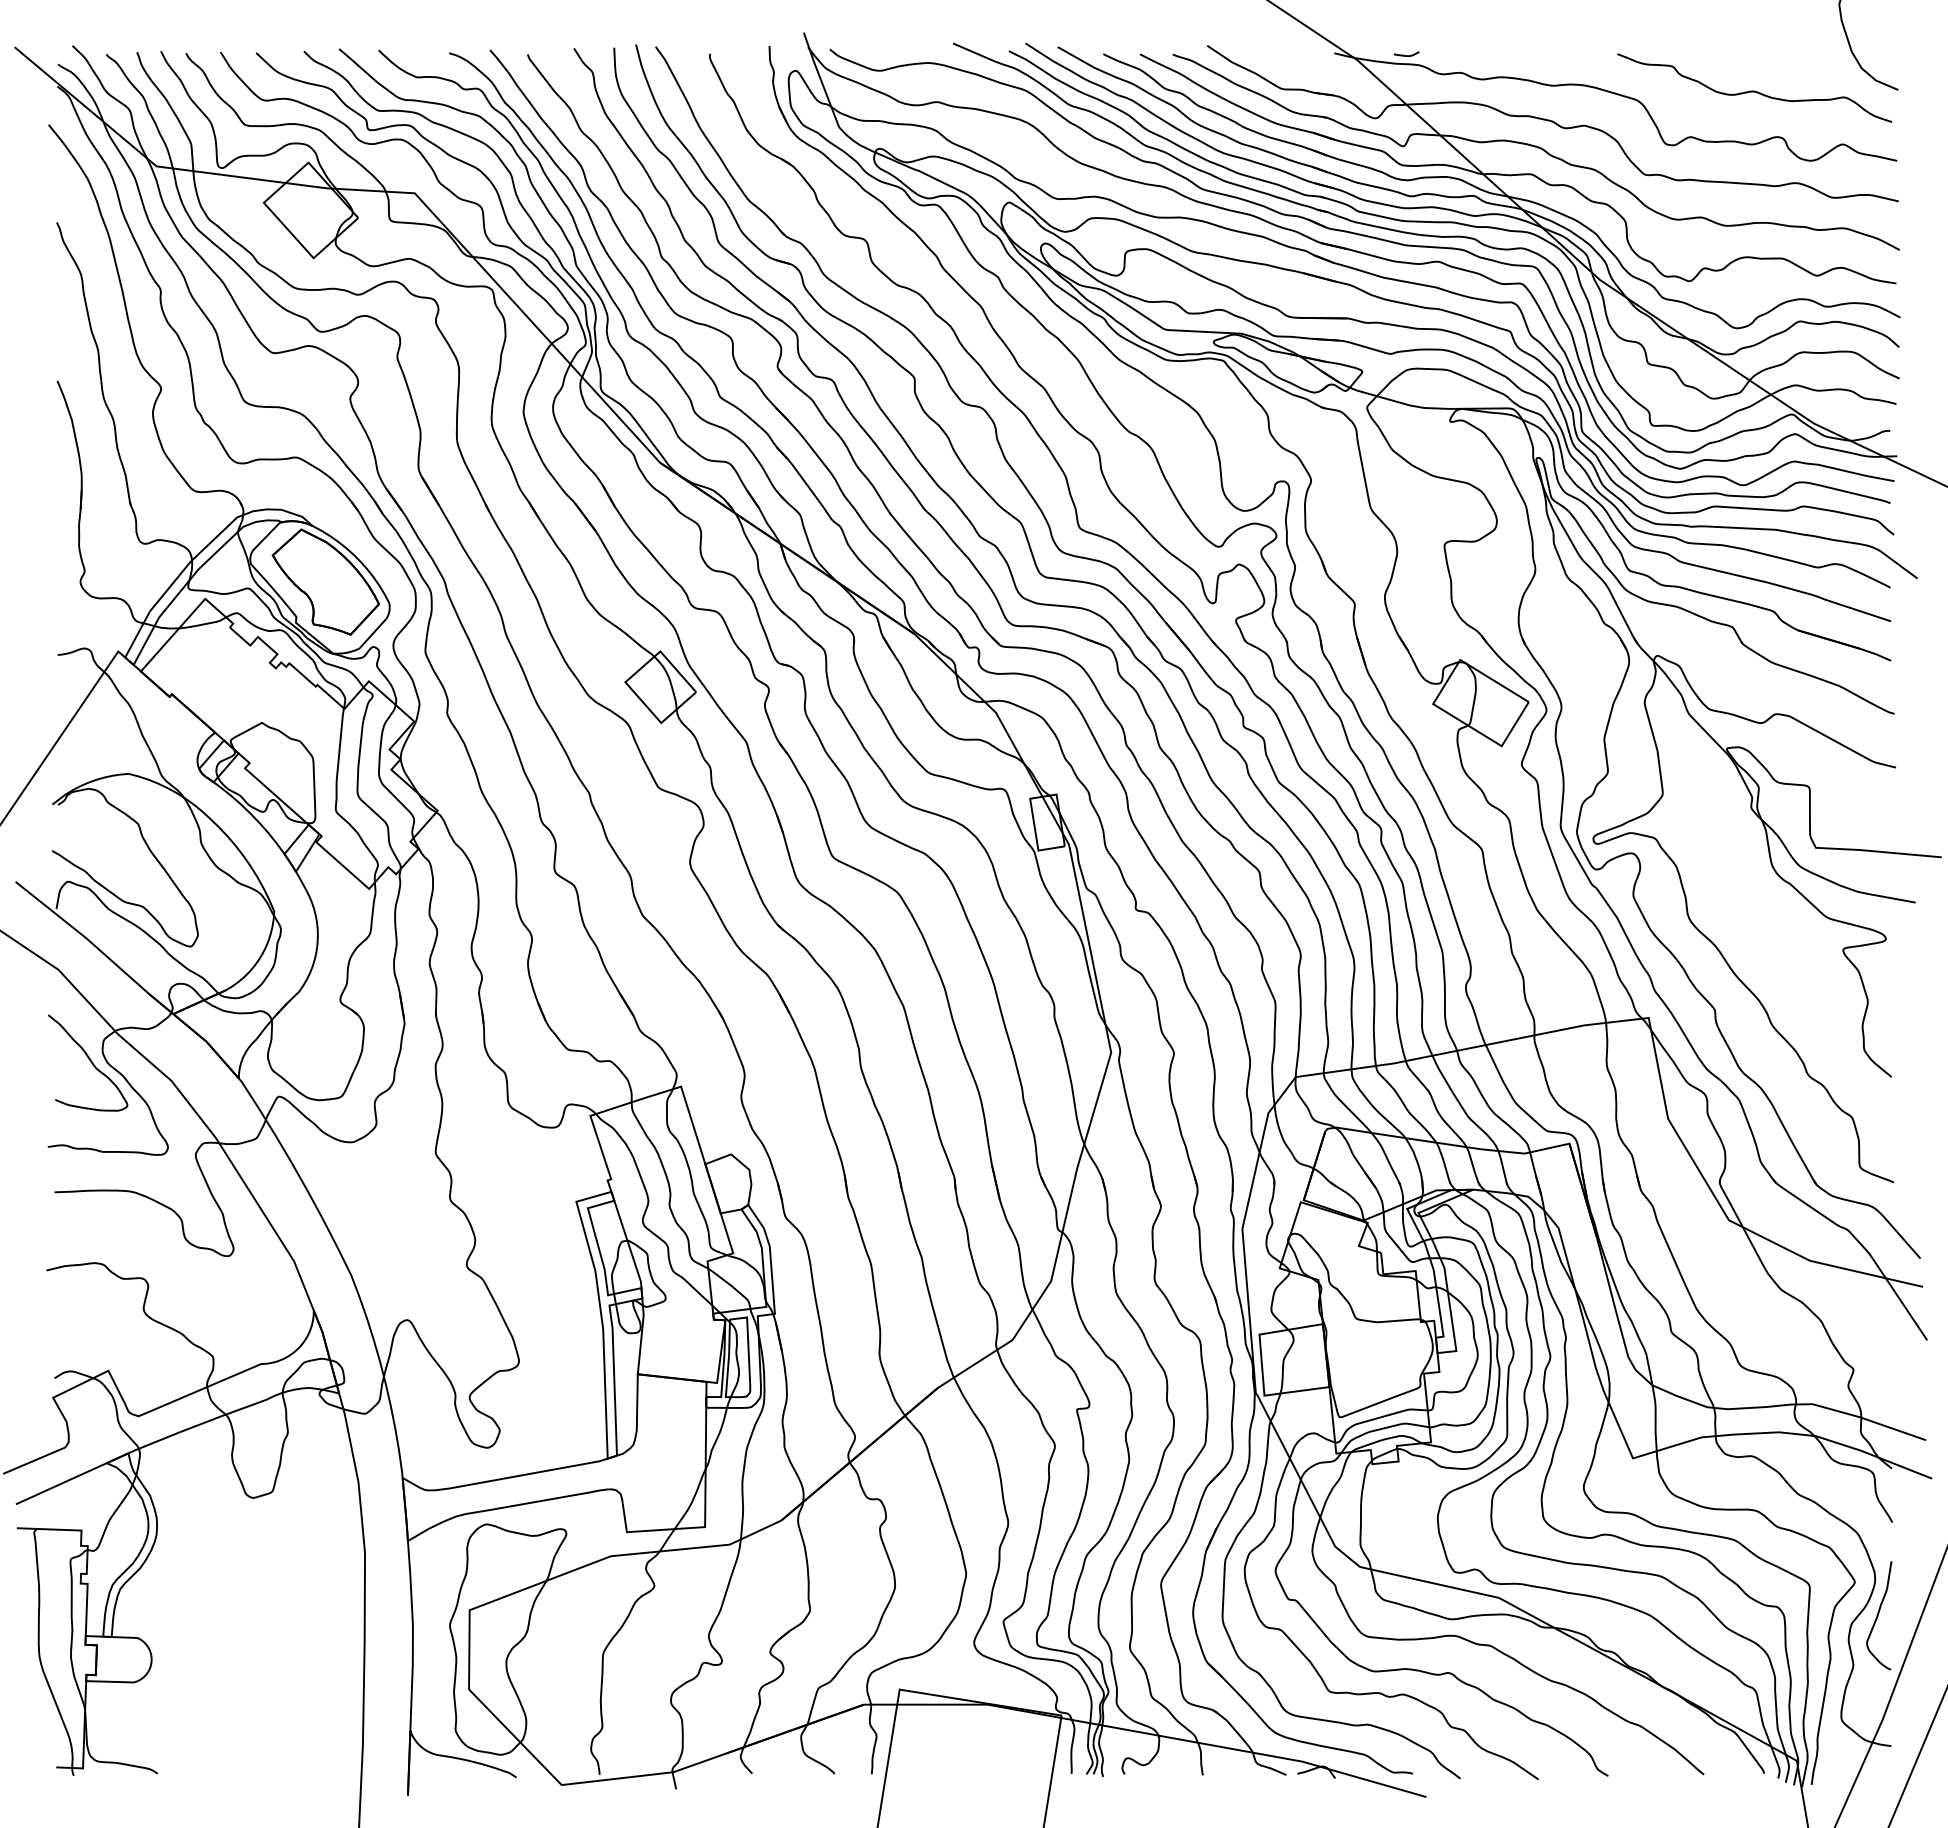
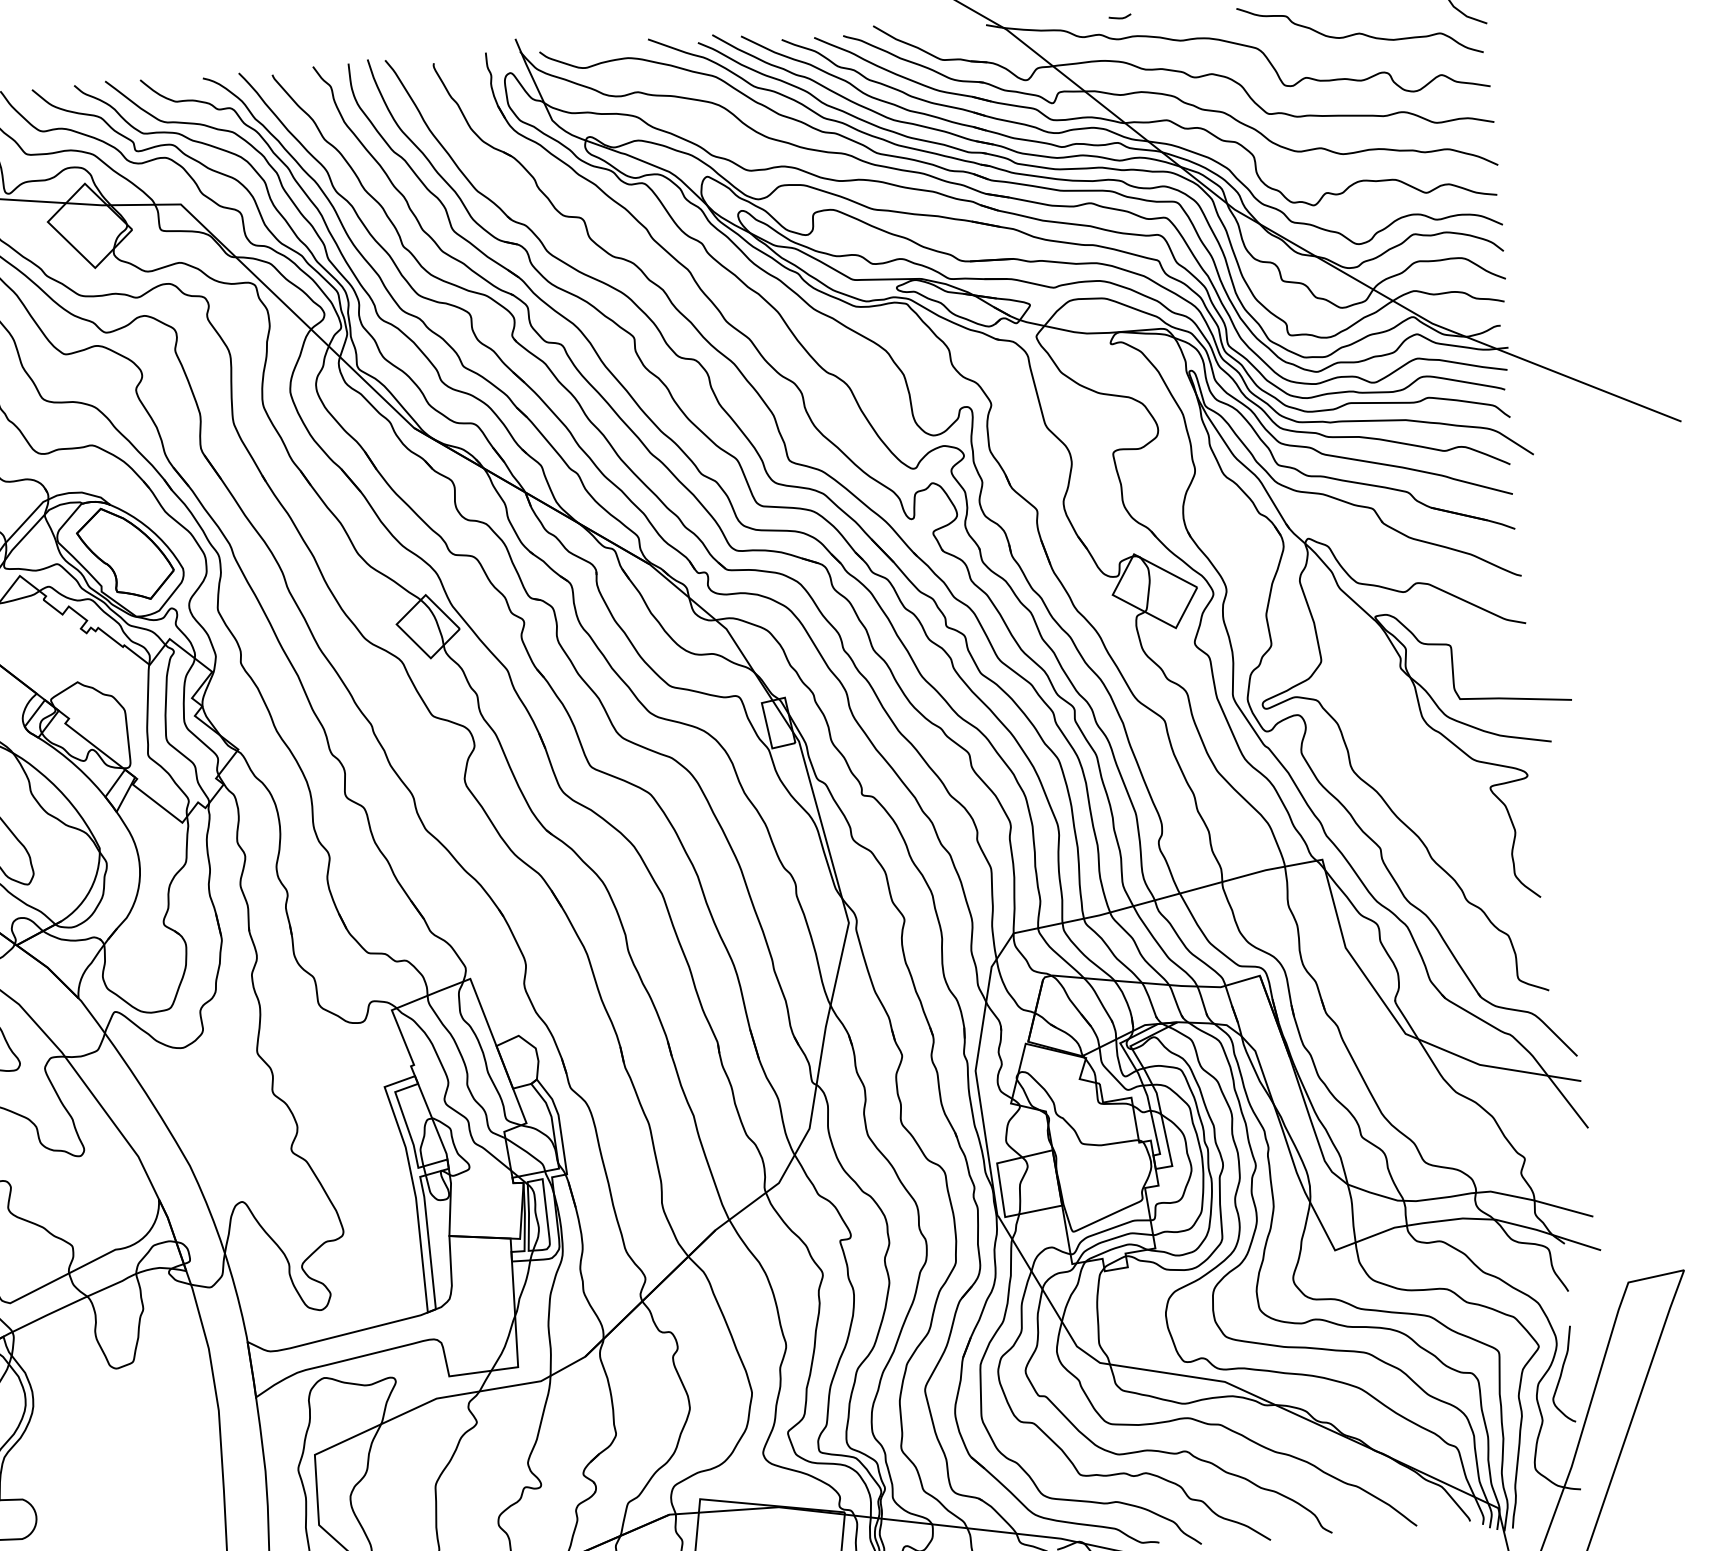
curve: (1406, 55) -> (1119, 17), moved

